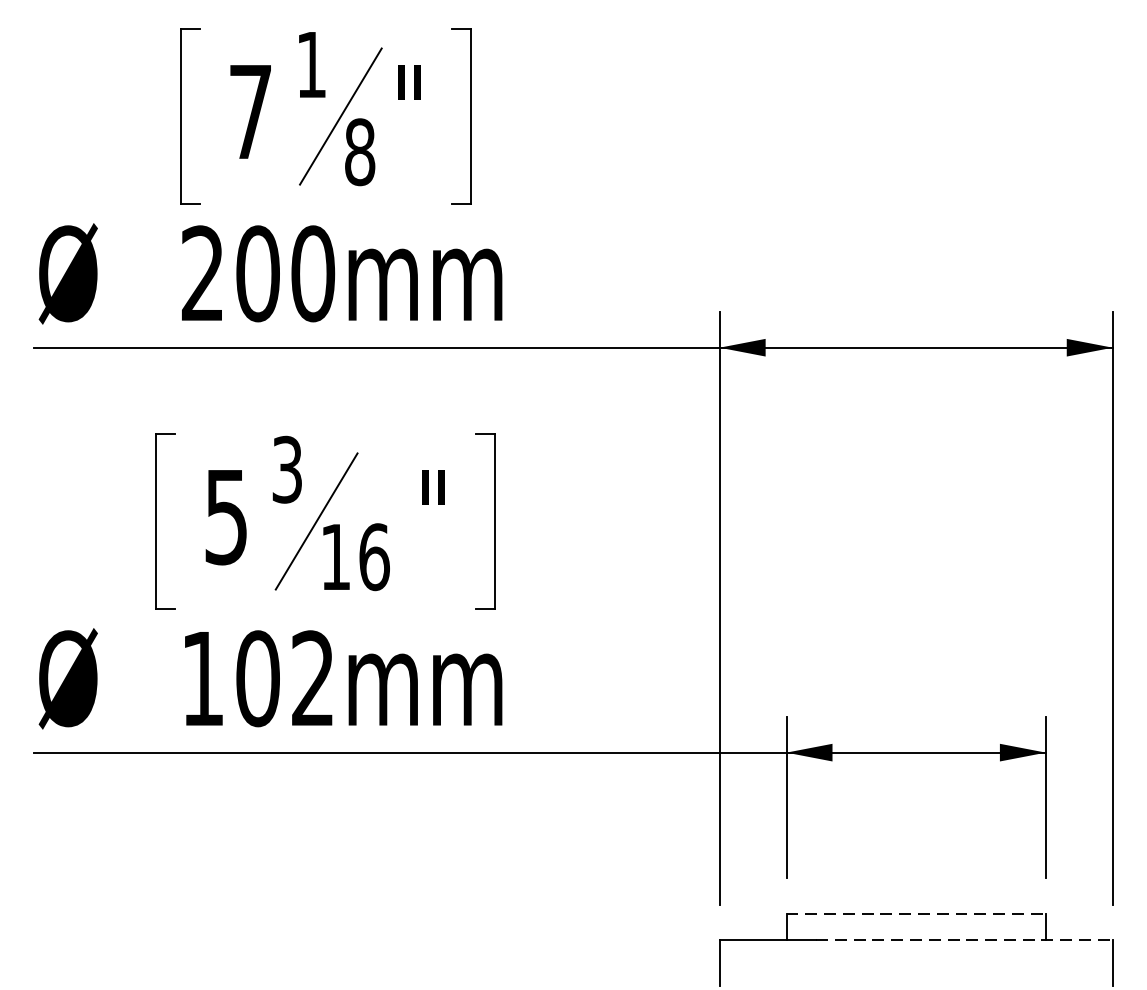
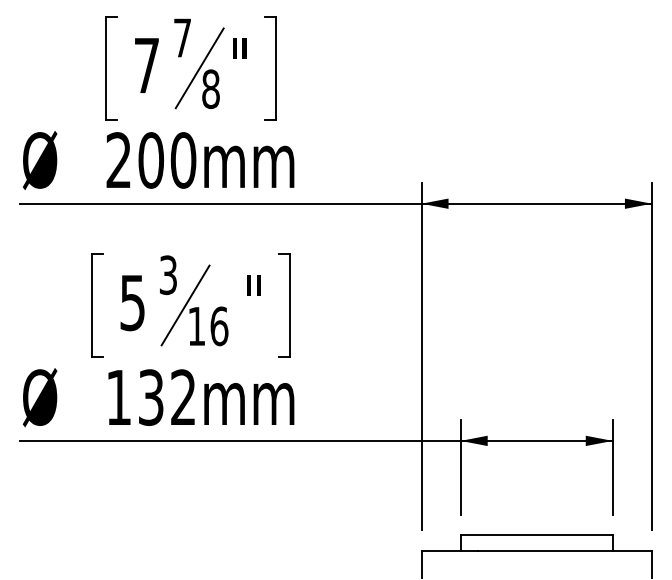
text: (311, 63) -> (182, 37), 1 -> 7
text: (258, 678) -> (151, 397), 102mm -> 132mm
line: (915, 914) -> (536, 535), dashed -> solid
line: (963, 939) -> (564, 550), dashed -> solid

